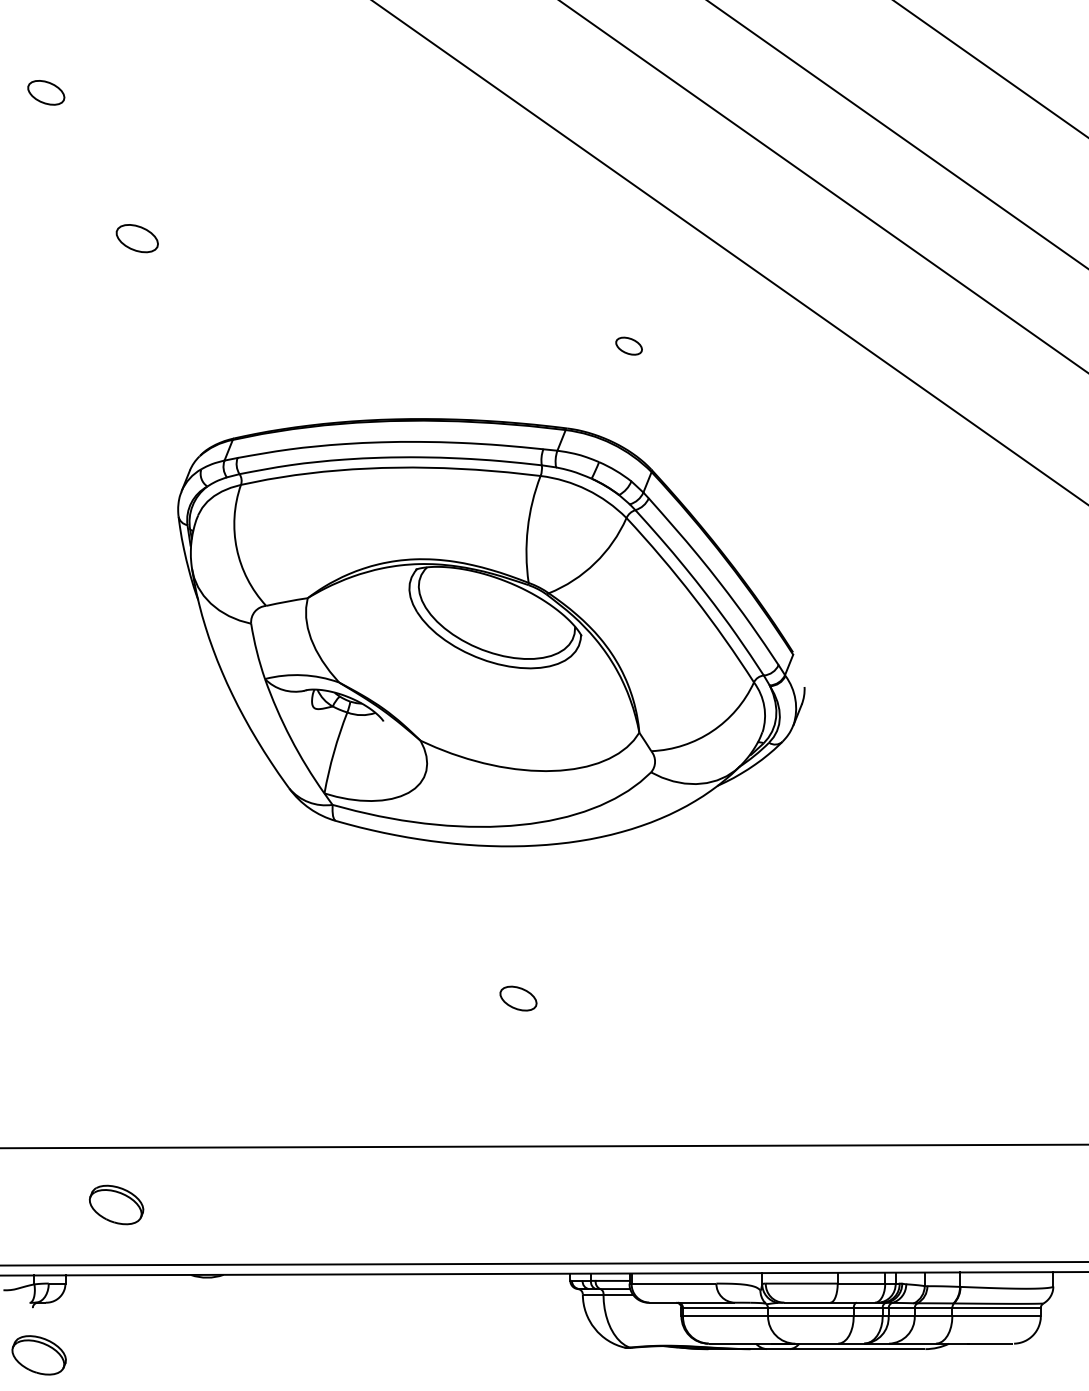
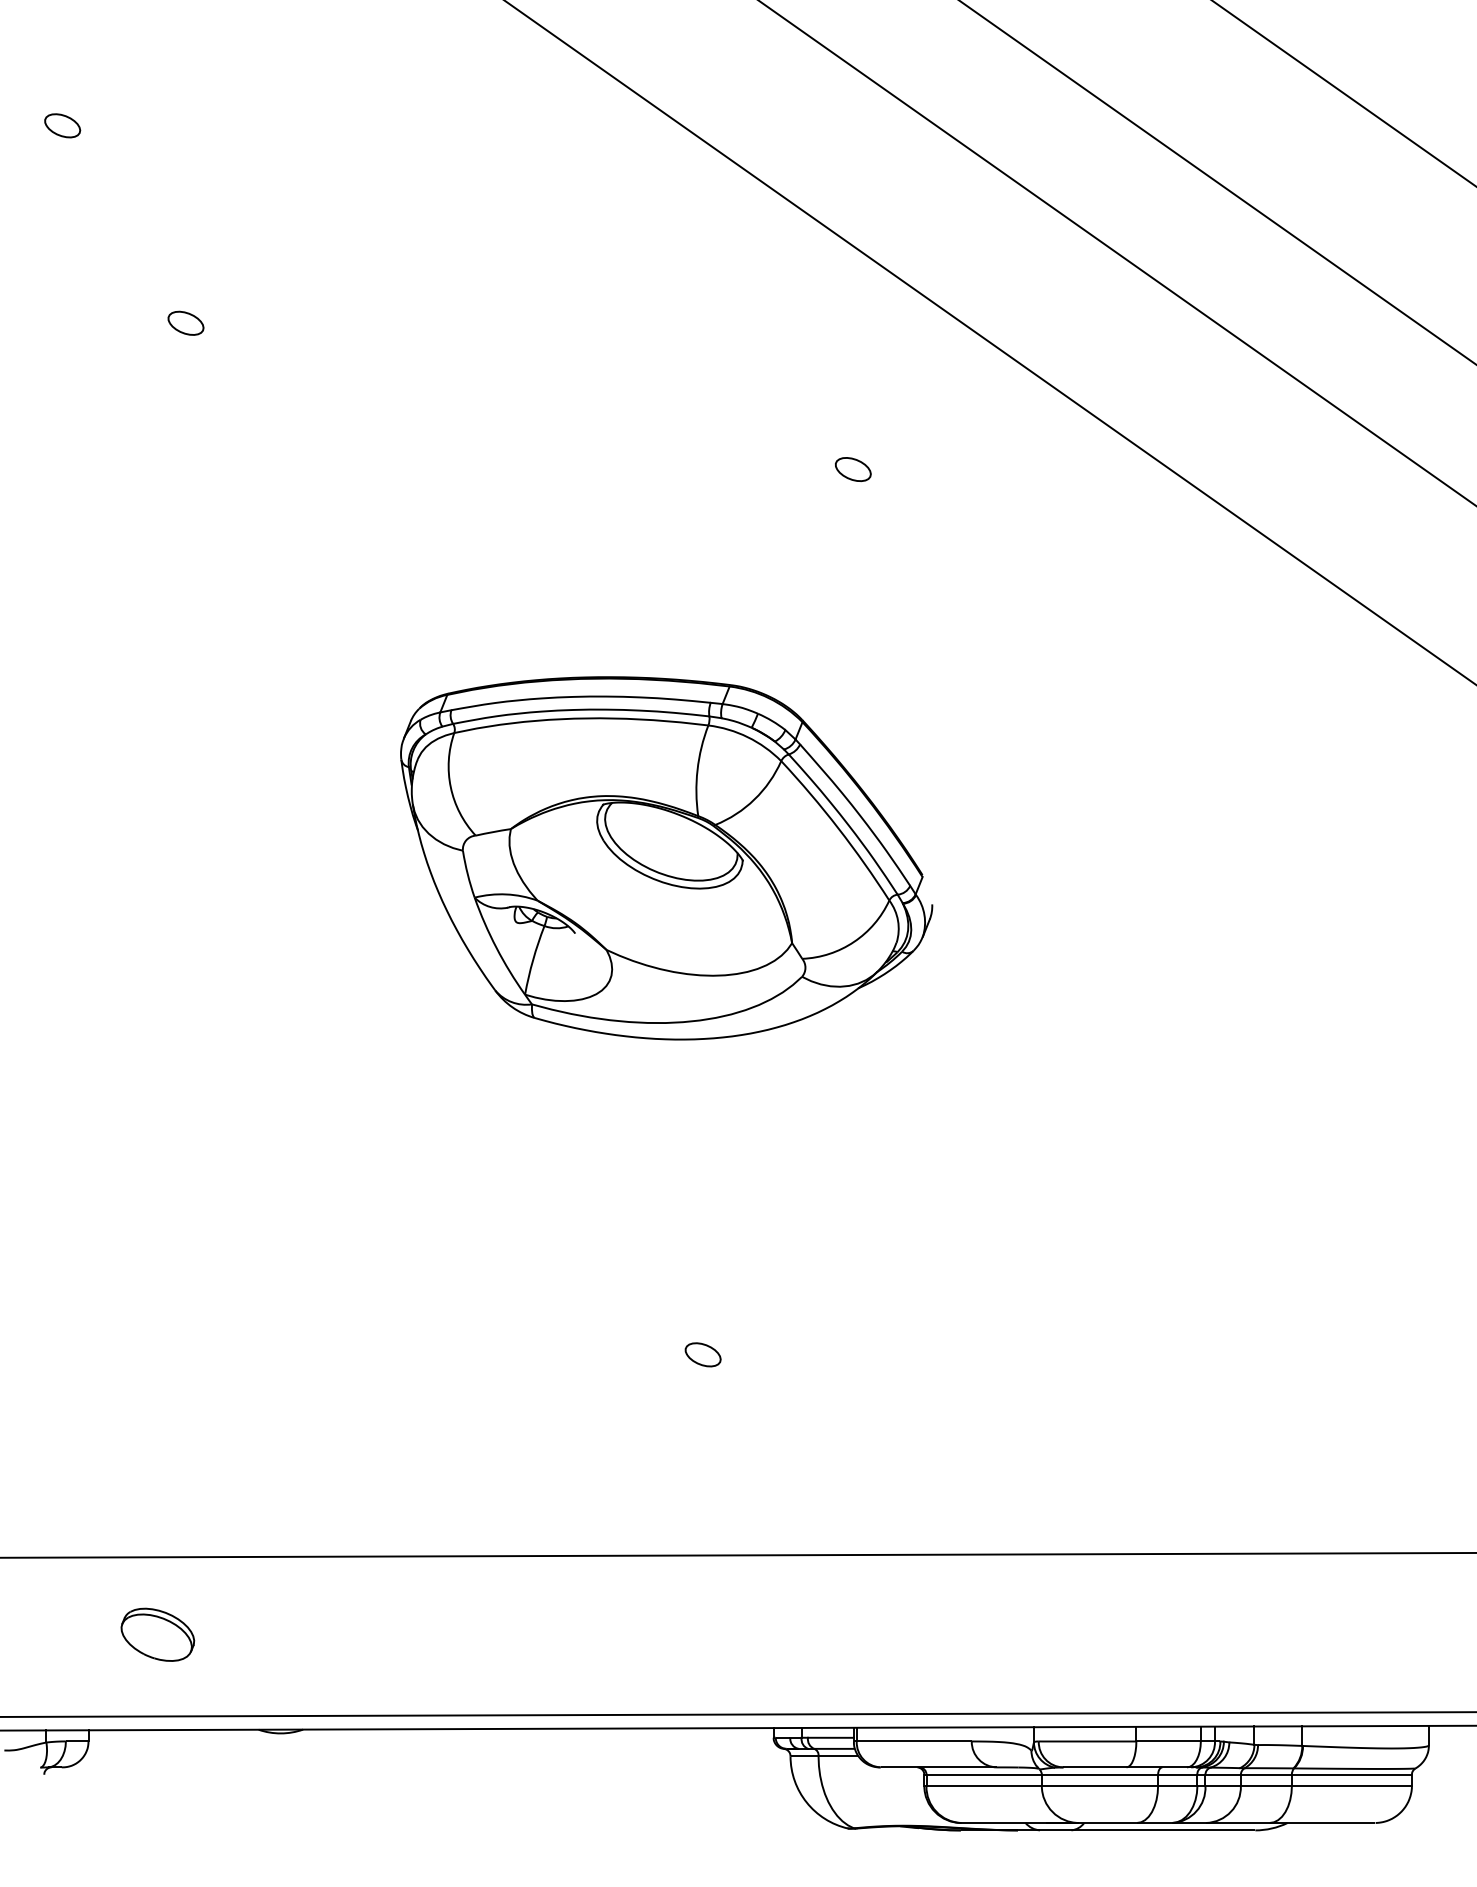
part: (46, 92) -> (62, 125), size x0.71
part: (136, 237) -> (185, 322), size x0.62
part: (491, 632) -> (666, 858), size x0.62
part: (517, 998) -> (702, 1354), size x0.71
part: (38, 1355) -> (52, 1838), removed

